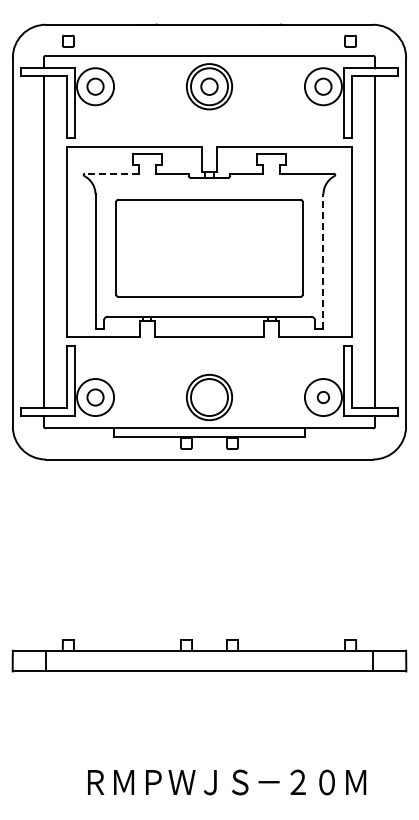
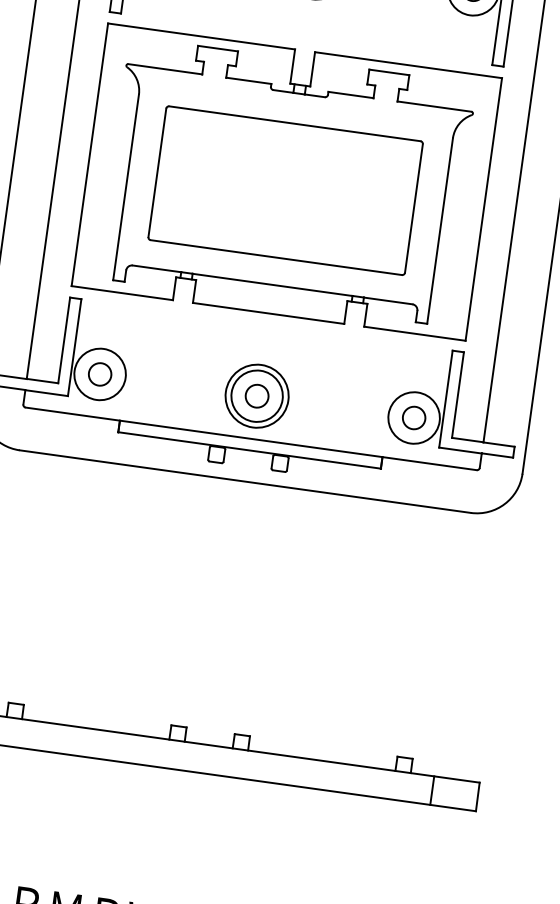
line: (111, 173) -> (164, 68), dashed -> solid
line: (323, 261) -> (440, 230), dashed -> solid
circle: (209, 397) -> (257, 396), added
circle: (323, 397) -> (414, 417), size x1.43

